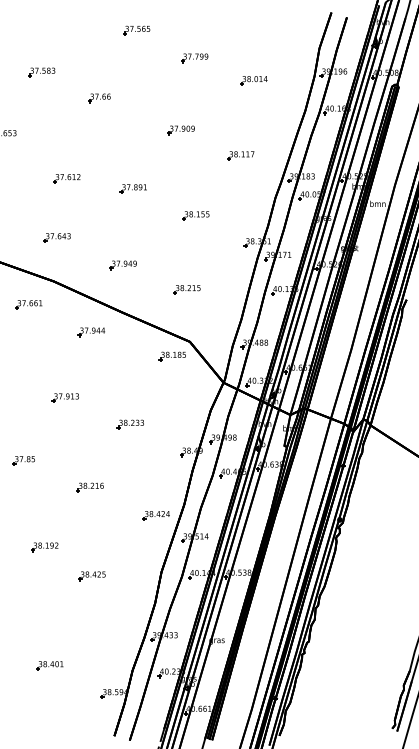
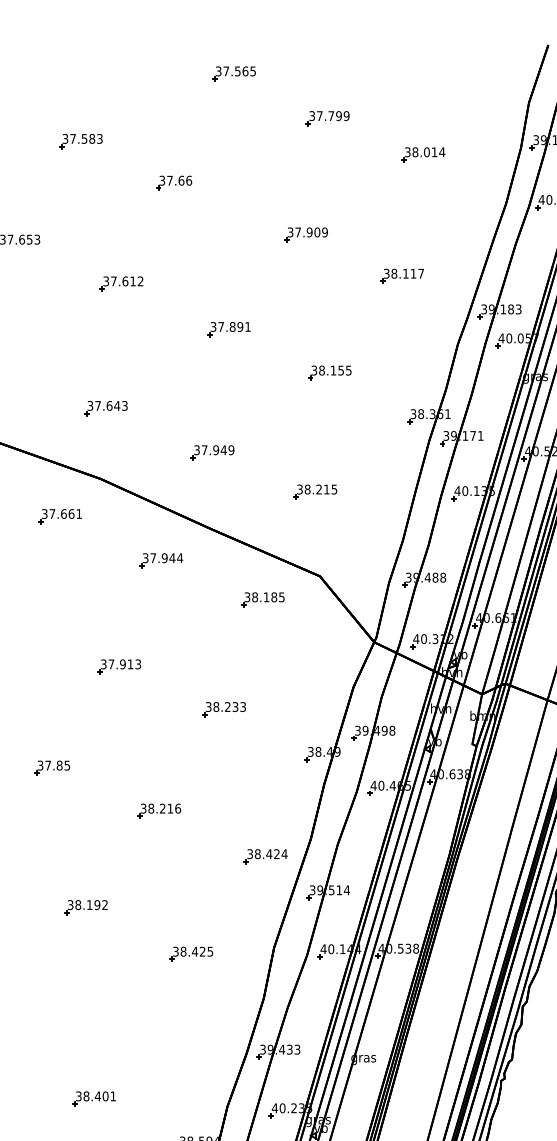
part: (66, 178) -> (120, 283), moved
part: (171, 356) -> (261, 599), moved
part: (91, 576) -> (190, 954), moved

